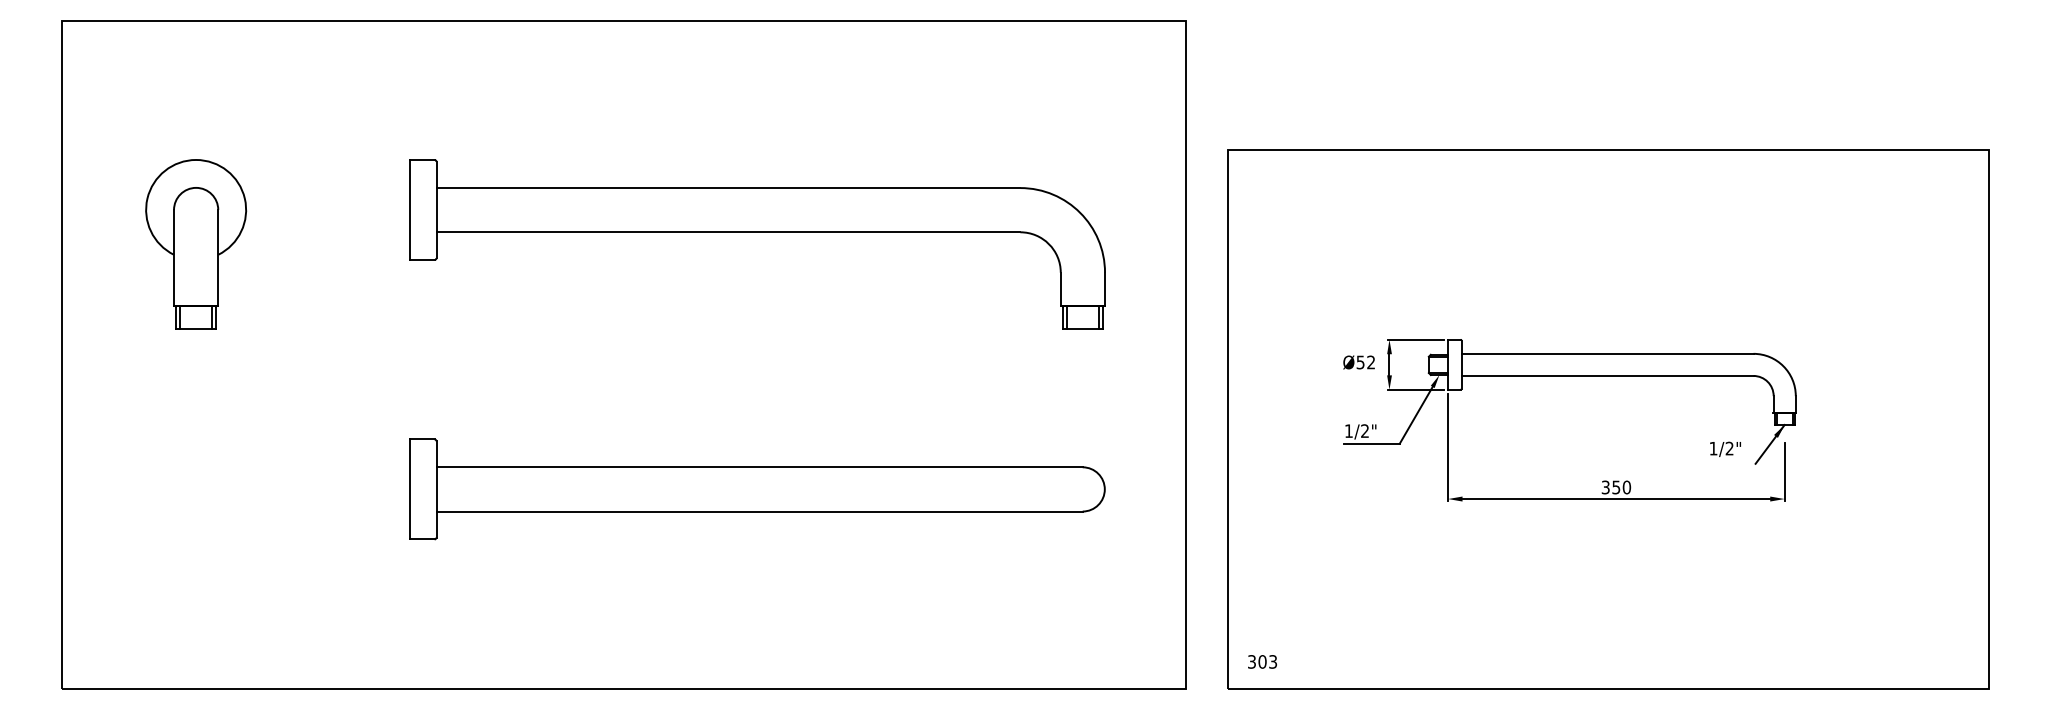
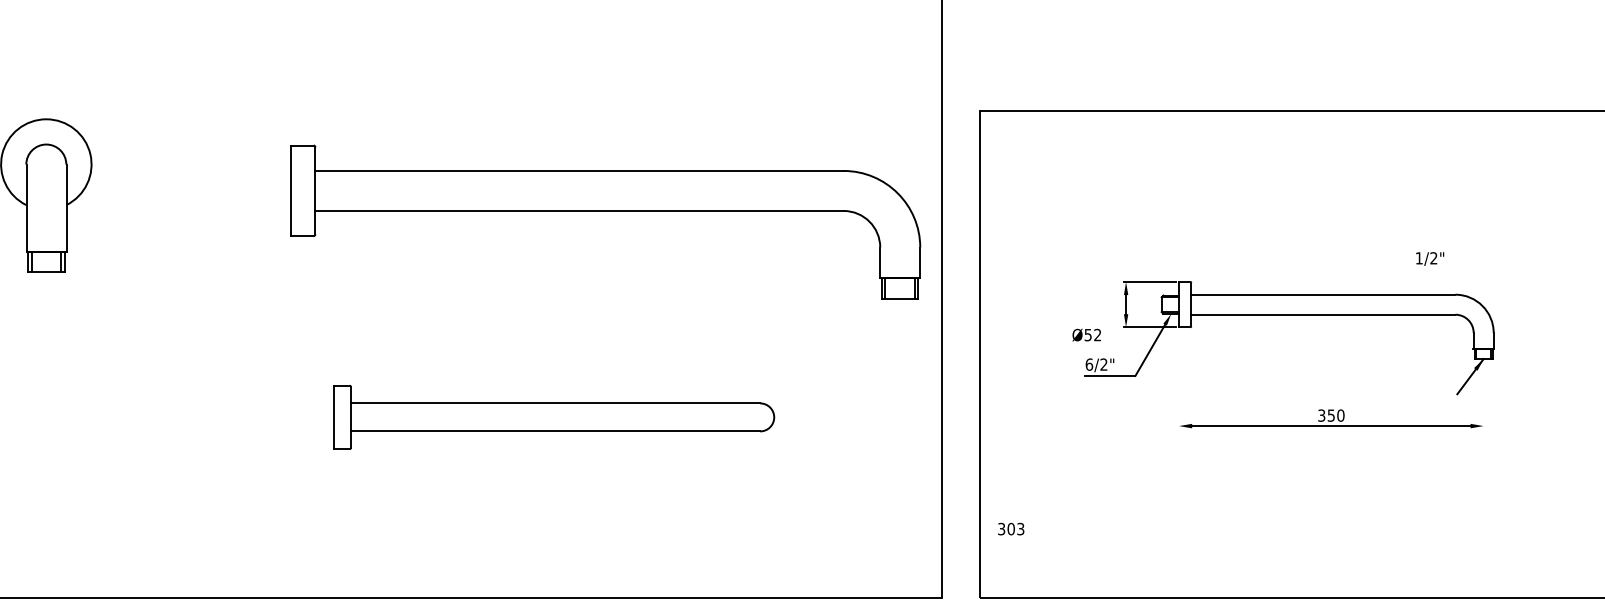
part: (757, 232) -> (605, 211), moved
text: (1358, 362) -> (1086, 335), moved
text: (1348, 431) -> (1088, 364), 1/2" -> 6/2"
line: (1448, 446) -> (1179, 378), removed
text: (1725, 448) -> (1430, 258), moved
line: (1784, 471) -> (1483, 401), removed
part: (757, 489) -> (554, 417), size x0.7
text: (1262, 661) -> (1011, 528), moved

